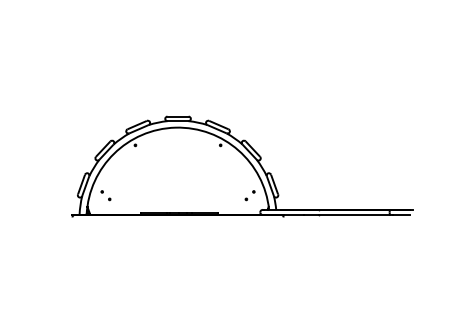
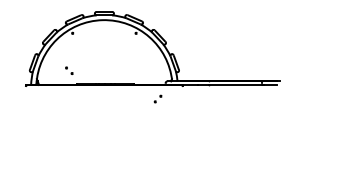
part: (105, 195) -> (69, 70), moved
part: (249, 195) -> (157, 98), moved

